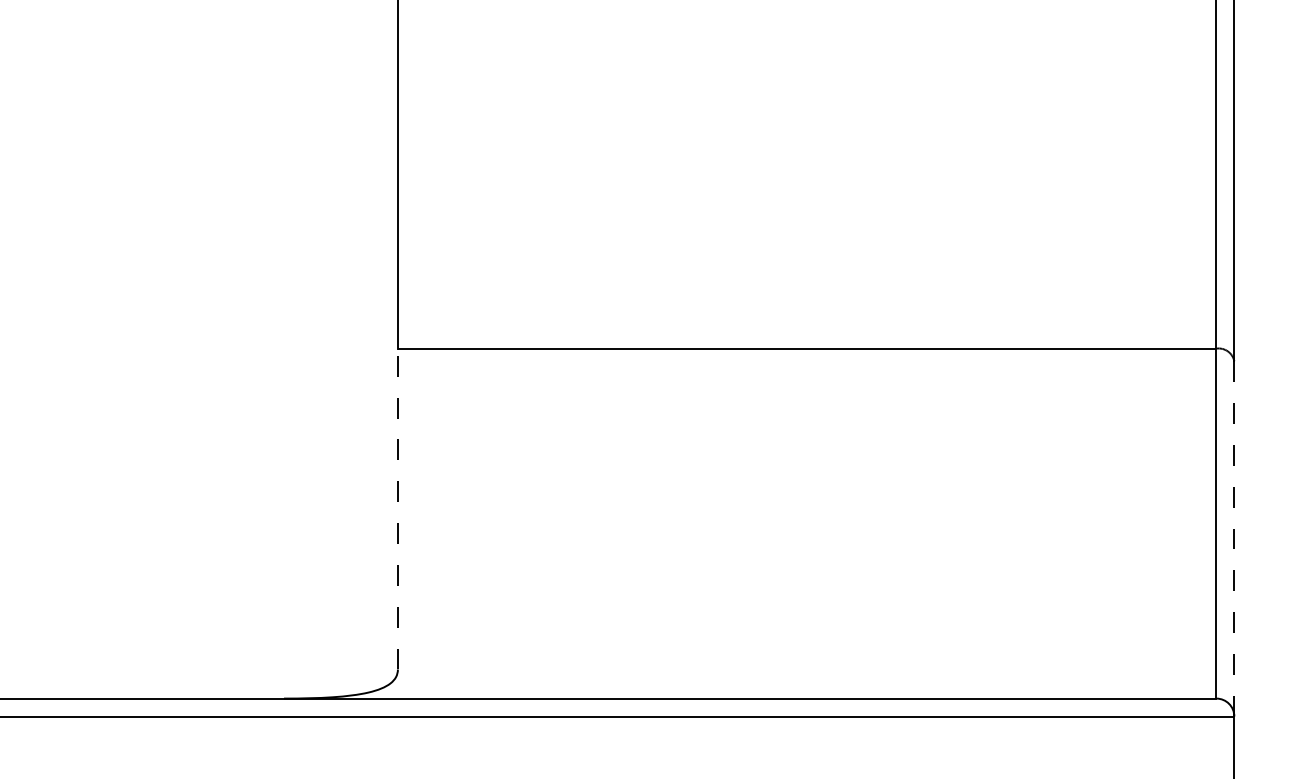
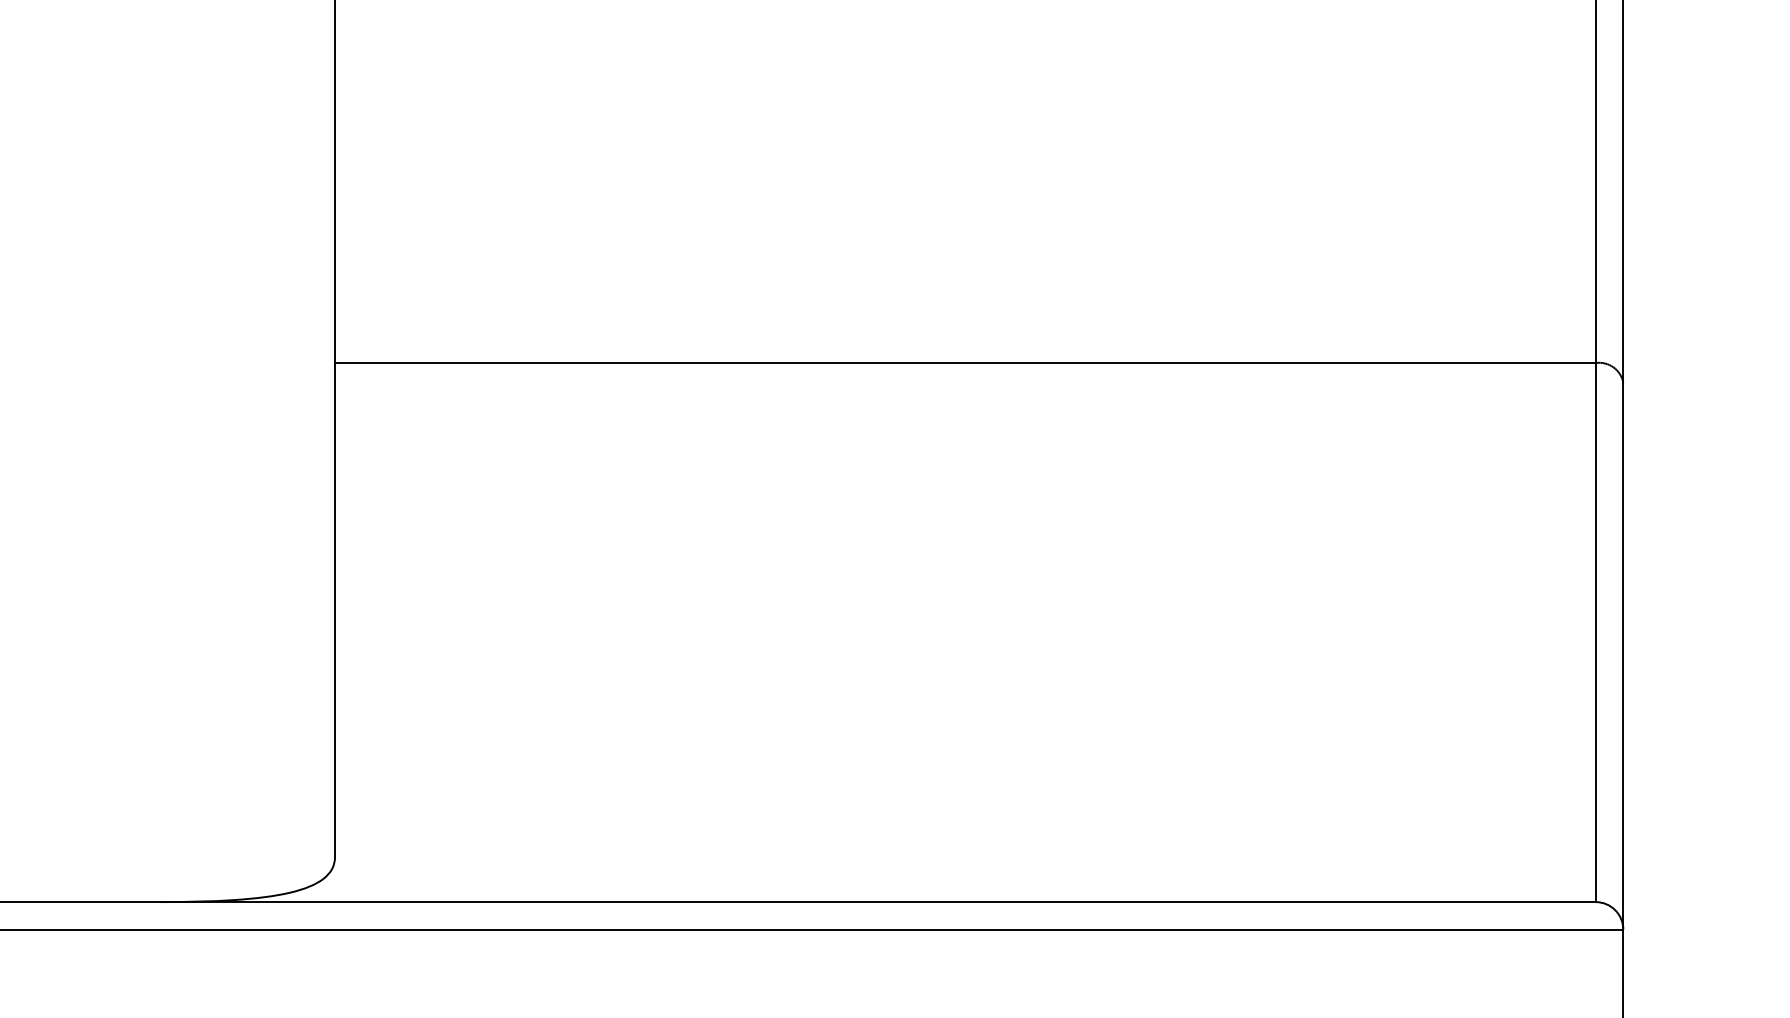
line: (397, 508) -> (334, 609), dashed -> solid
line: (1234, 538) -> (1623, 655), dashed -> solid

